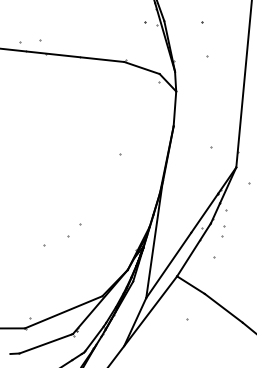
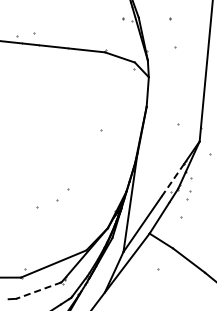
line: (205, 212) -> (173, 179), solid -> dashed
line: (45, 343) -> (38, 290), solid -> dashed

